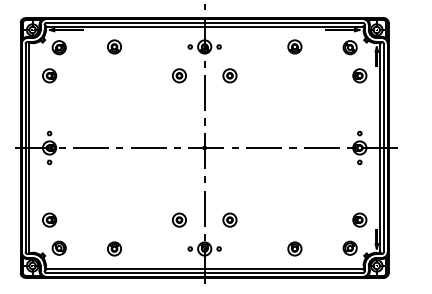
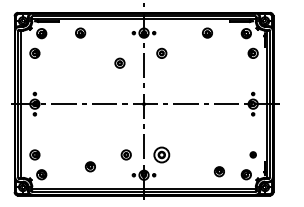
part: (179, 75) -> (119, 63), moved
part: (229, 219) -> (161, 154), size x1.6
part: (359, 219) -> (252, 154), size x0.6
part: (114, 248) -> (90, 166), moved
part: (294, 248) -> (219, 171), moved

